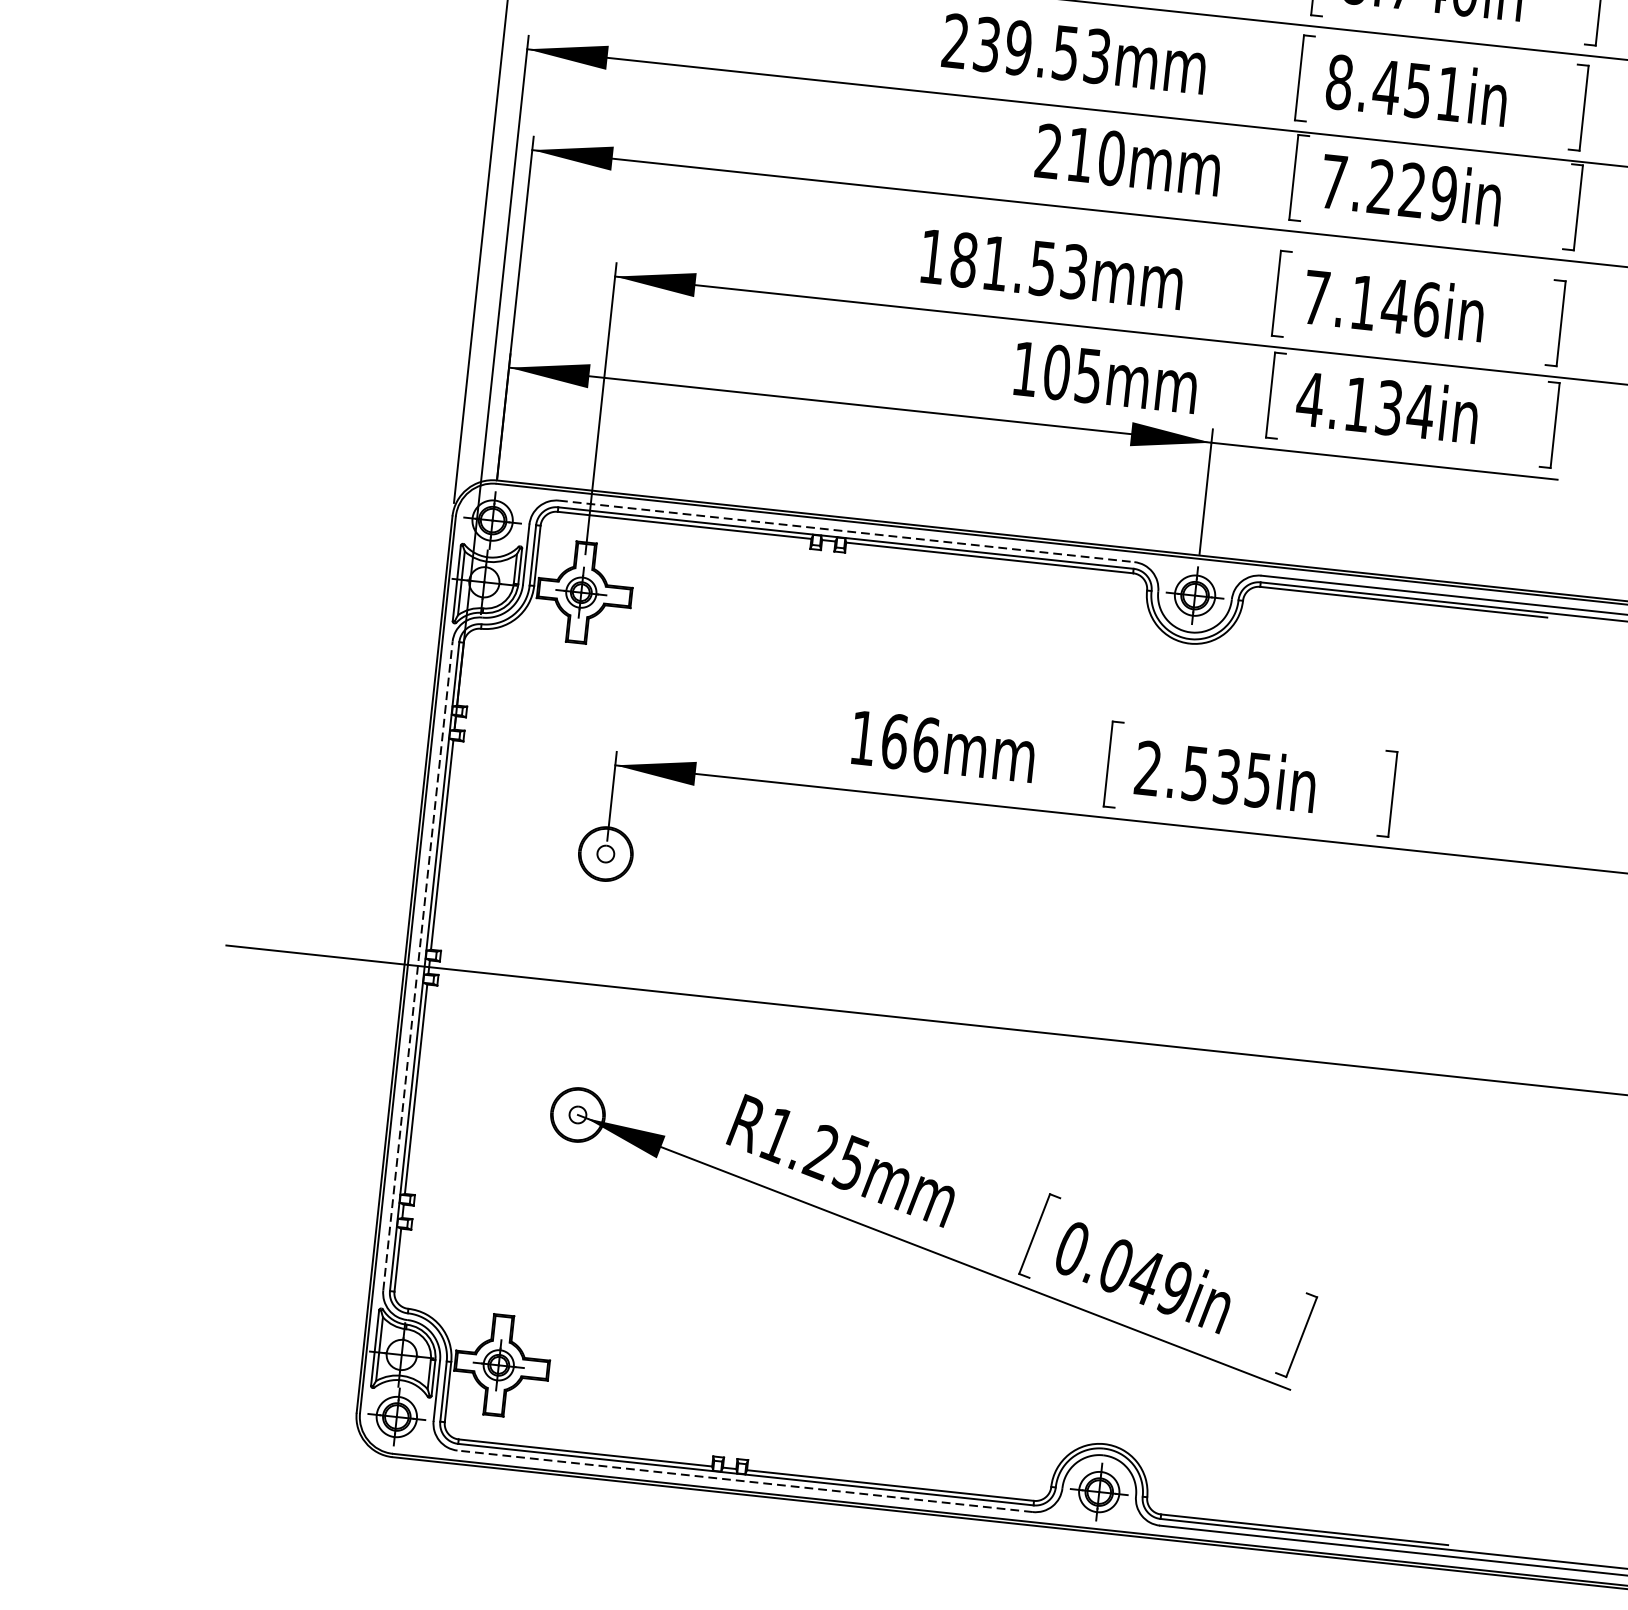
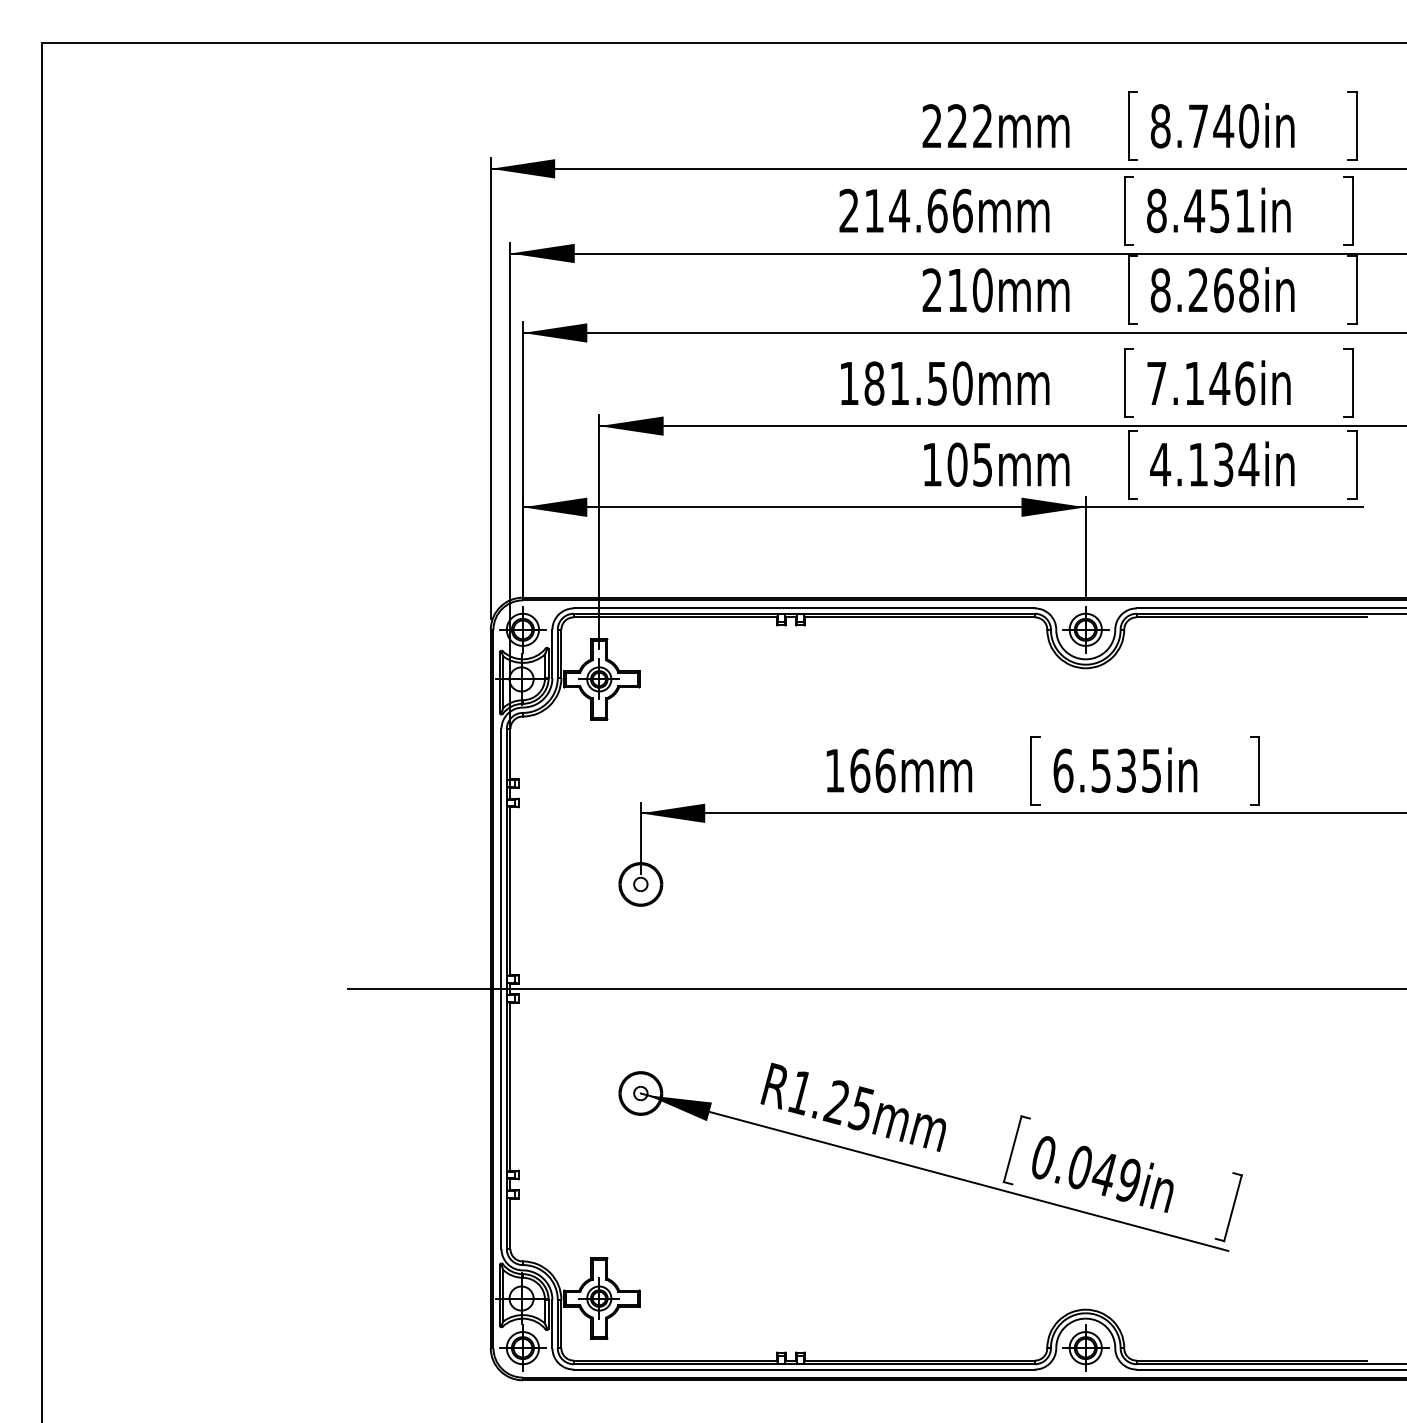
text: (1042, 50) -> (918, 210), 239.53mm -> 214.66mm
text: (1388, 188) -> (1204, 290), 7.229in -> 8.268in
text: (1074, 271) -> (962, 383), 181.53mm -> 181.50mm
line: (846, 531) -> (804, 608), dashed -> solid
text: (1148, 768) -> (1063, 770), 2.535in -> 6.535in
line: (417, 966) -> (501, 989), dashed -> solid
line: (744, 1481) -> (803, 1369), dashed -> solid

